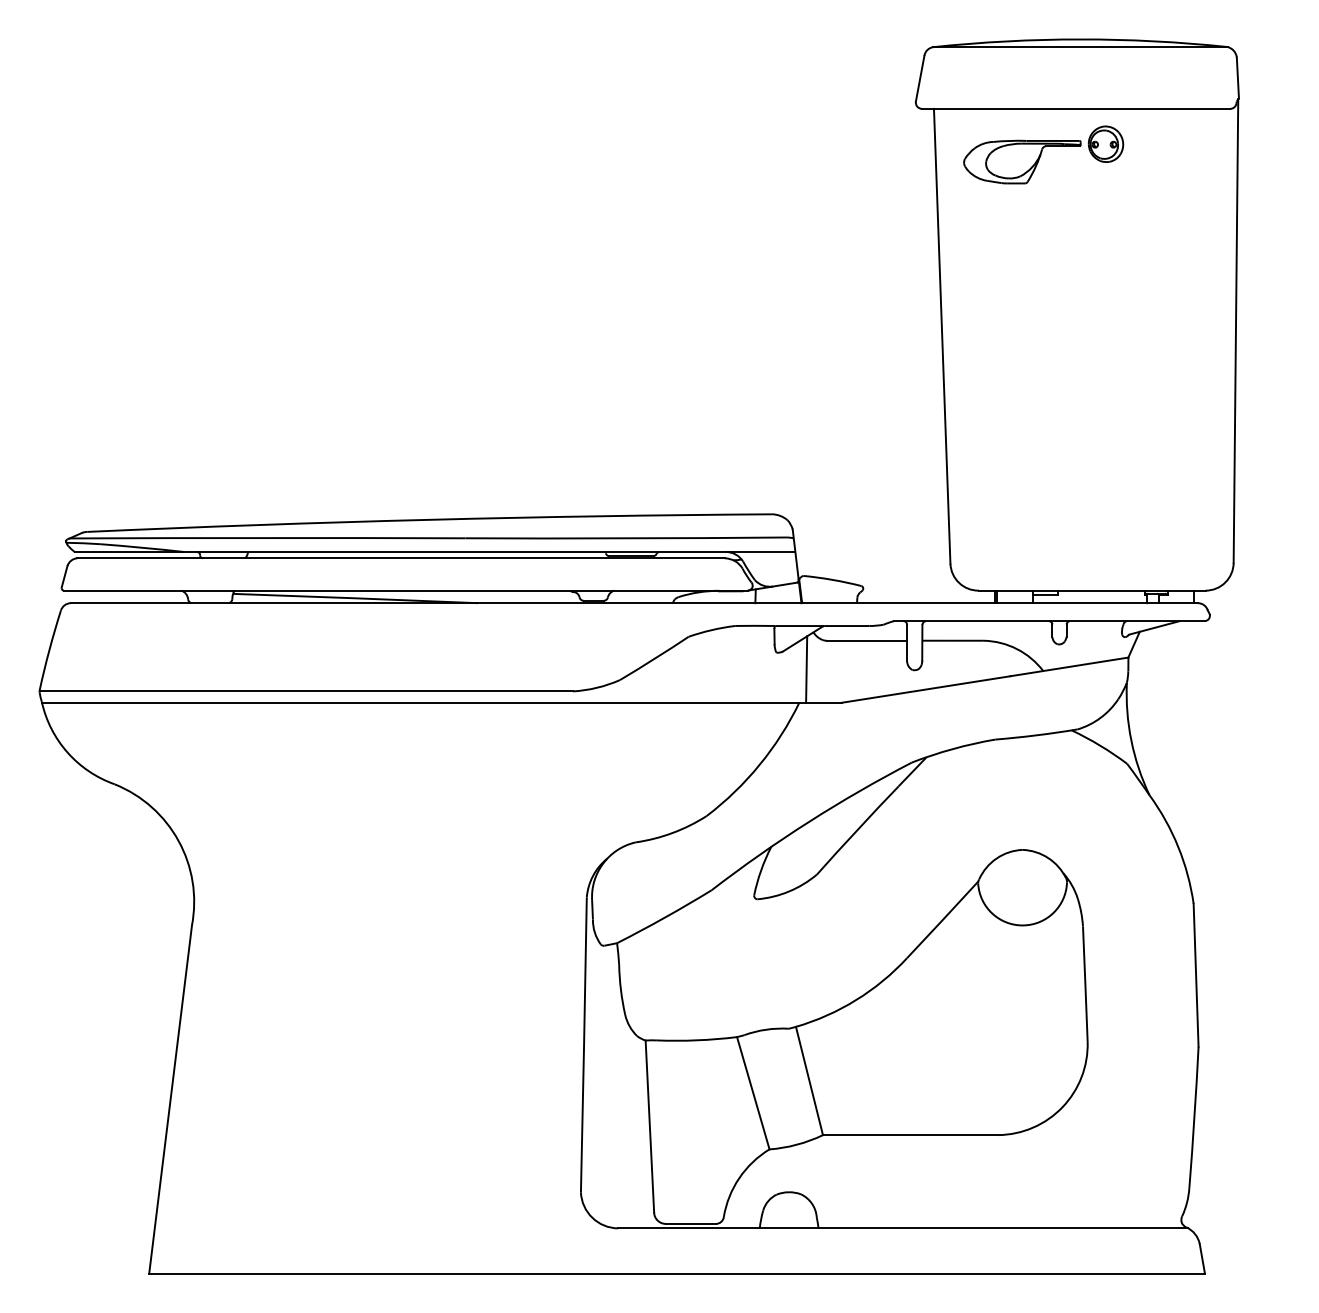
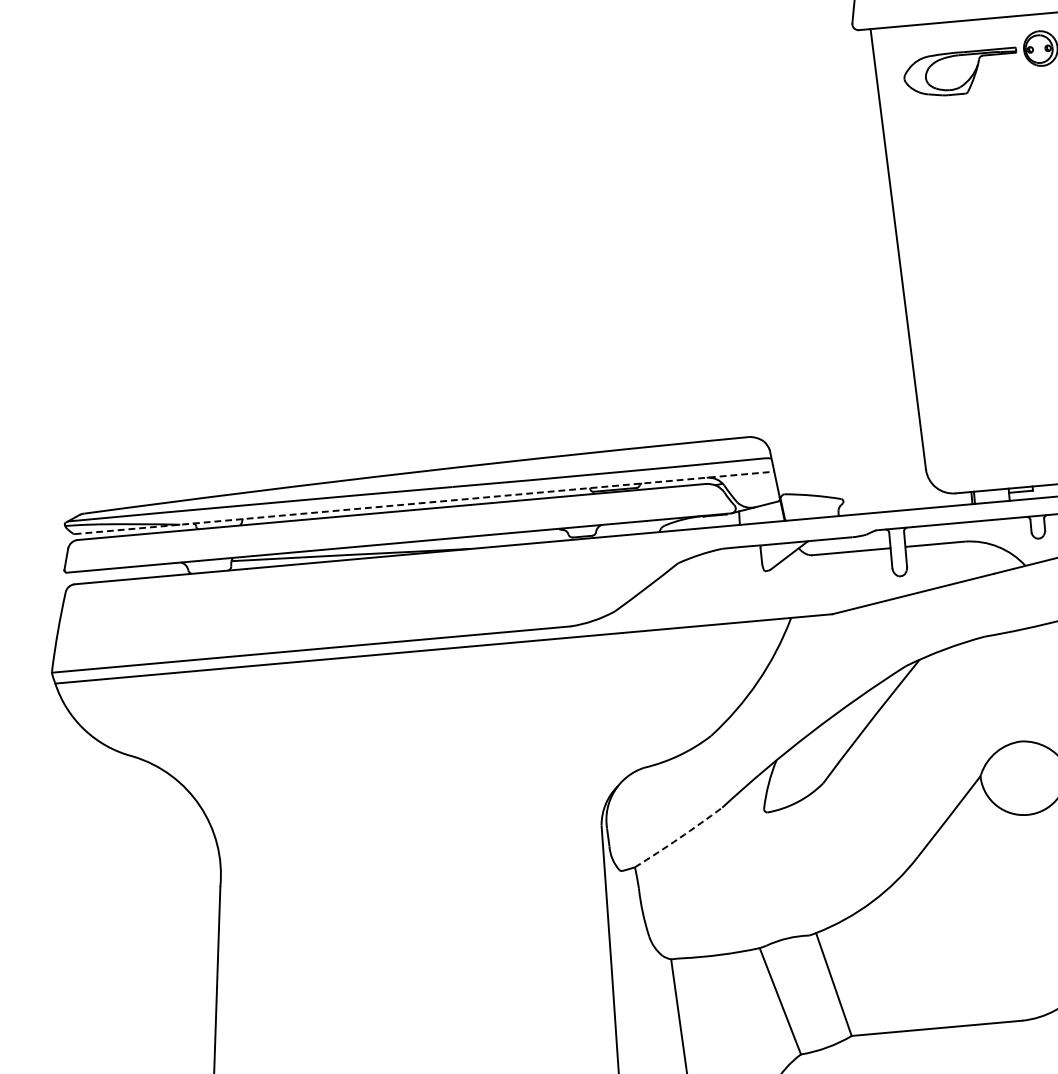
line: (435, 551) -> (424, 502), solid -> dashed
line: (806, 669) -> (795, 584), removed
arc: (664, 917) -> (678, 838), solid -> dashed

